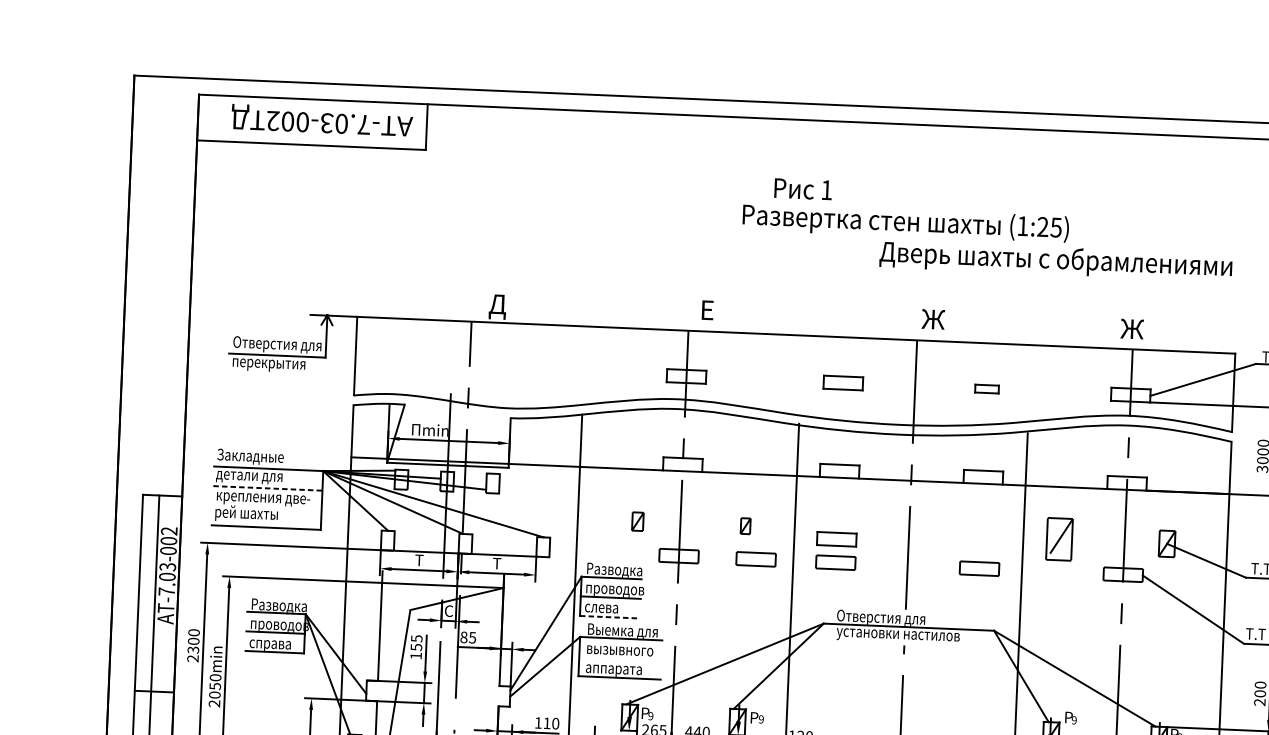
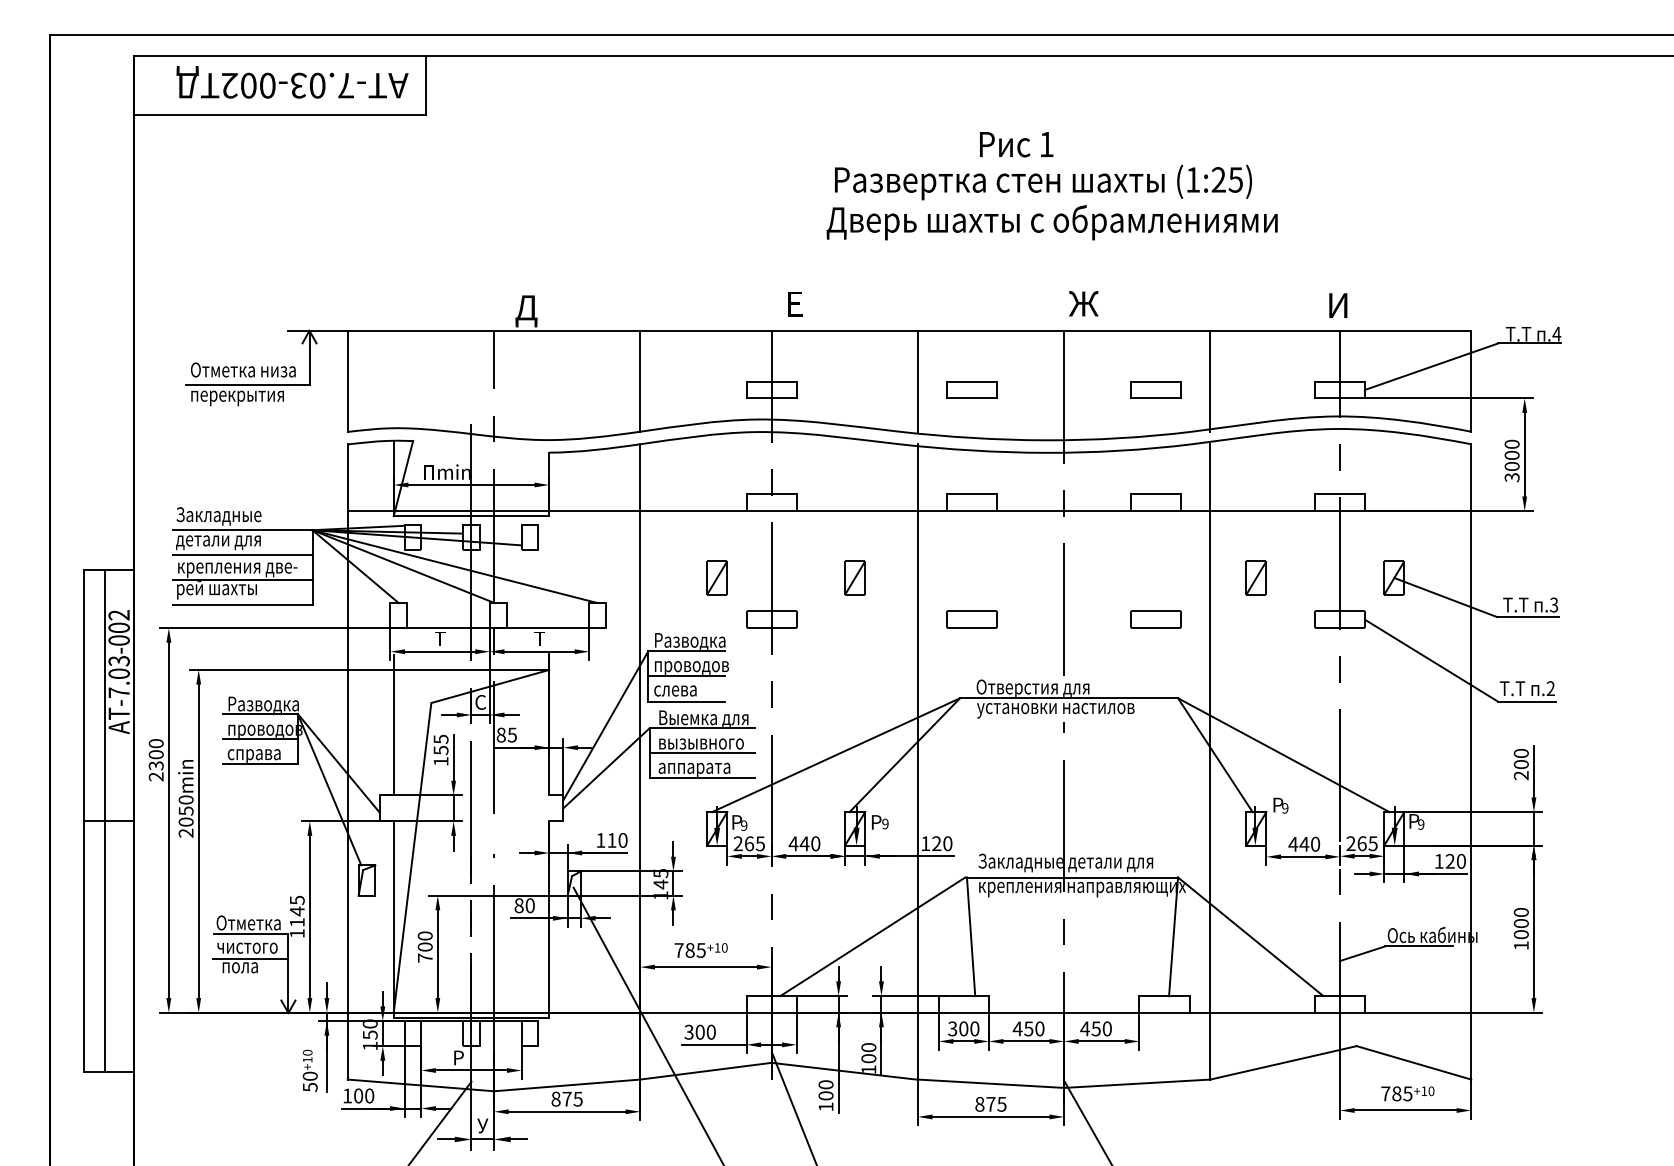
text: (803, 189) -> (1016, 144), moved
text: (1055, 260) -> (1051, 222), moved
text: (1131, 329) -> (1337, 305), Ж -> И
text: (285, 346) -> (257, 373), Отверстия для -> Отметка низа
line: (584, 365) -> (640, 381), added
line: (800, 374) -> (917, 381), added
line: (1029, 384) -> (1210, 381), added
part: (986, 388) -> (1155, 389), size x1.67
line: (267, 488) -> (242, 555), dashed -> solid
line: (266, 508) -> (242, 580), added
part: (637, 521) -> (716, 577), size x1.43
part: (745, 525) -> (854, 577), size x1.67
part: (1058, 538) -> (1255, 577), size x0.62
part: (836, 539) -> (971, 589), removed
part: (755, 559) -> (869, 619), removed
line: (610, 617) -> (687, 701), dashed -> solid
line: (619, 658) -> (701, 753), added

